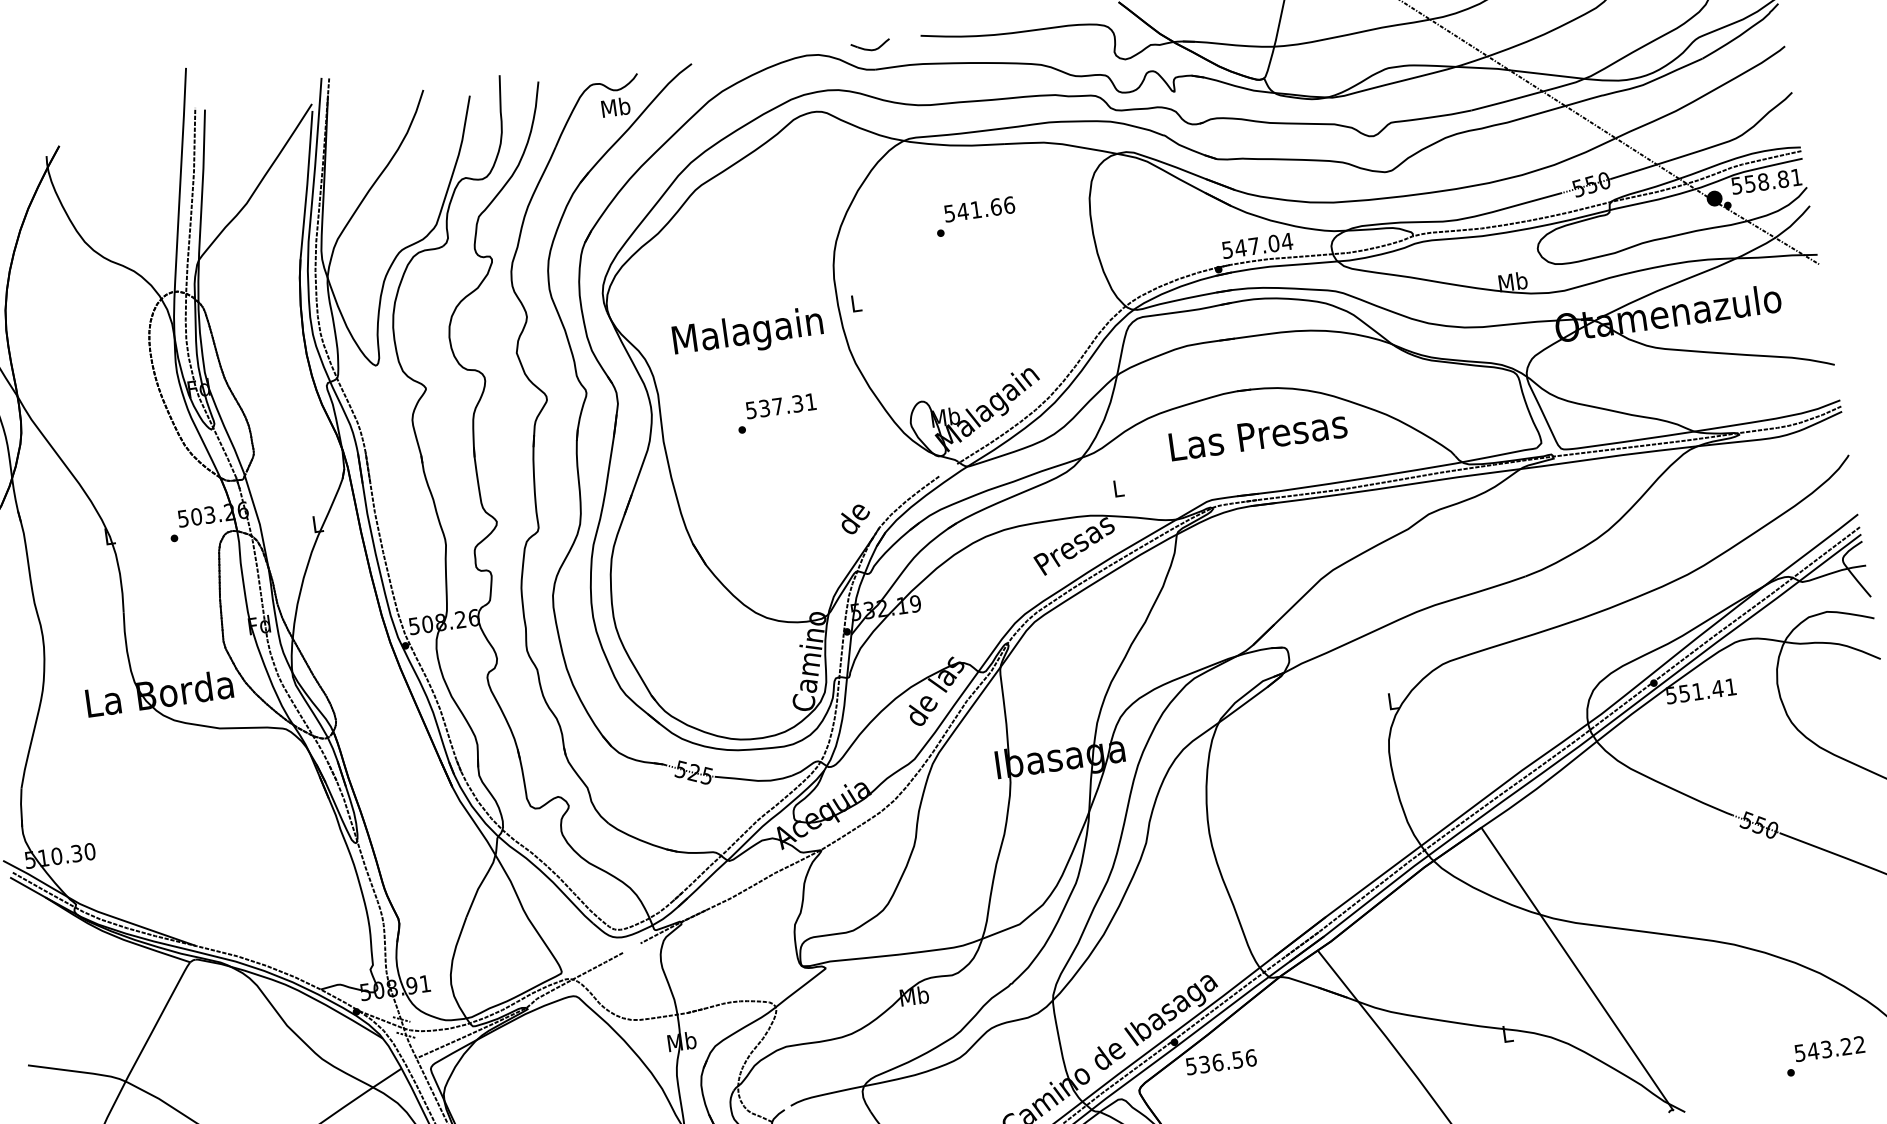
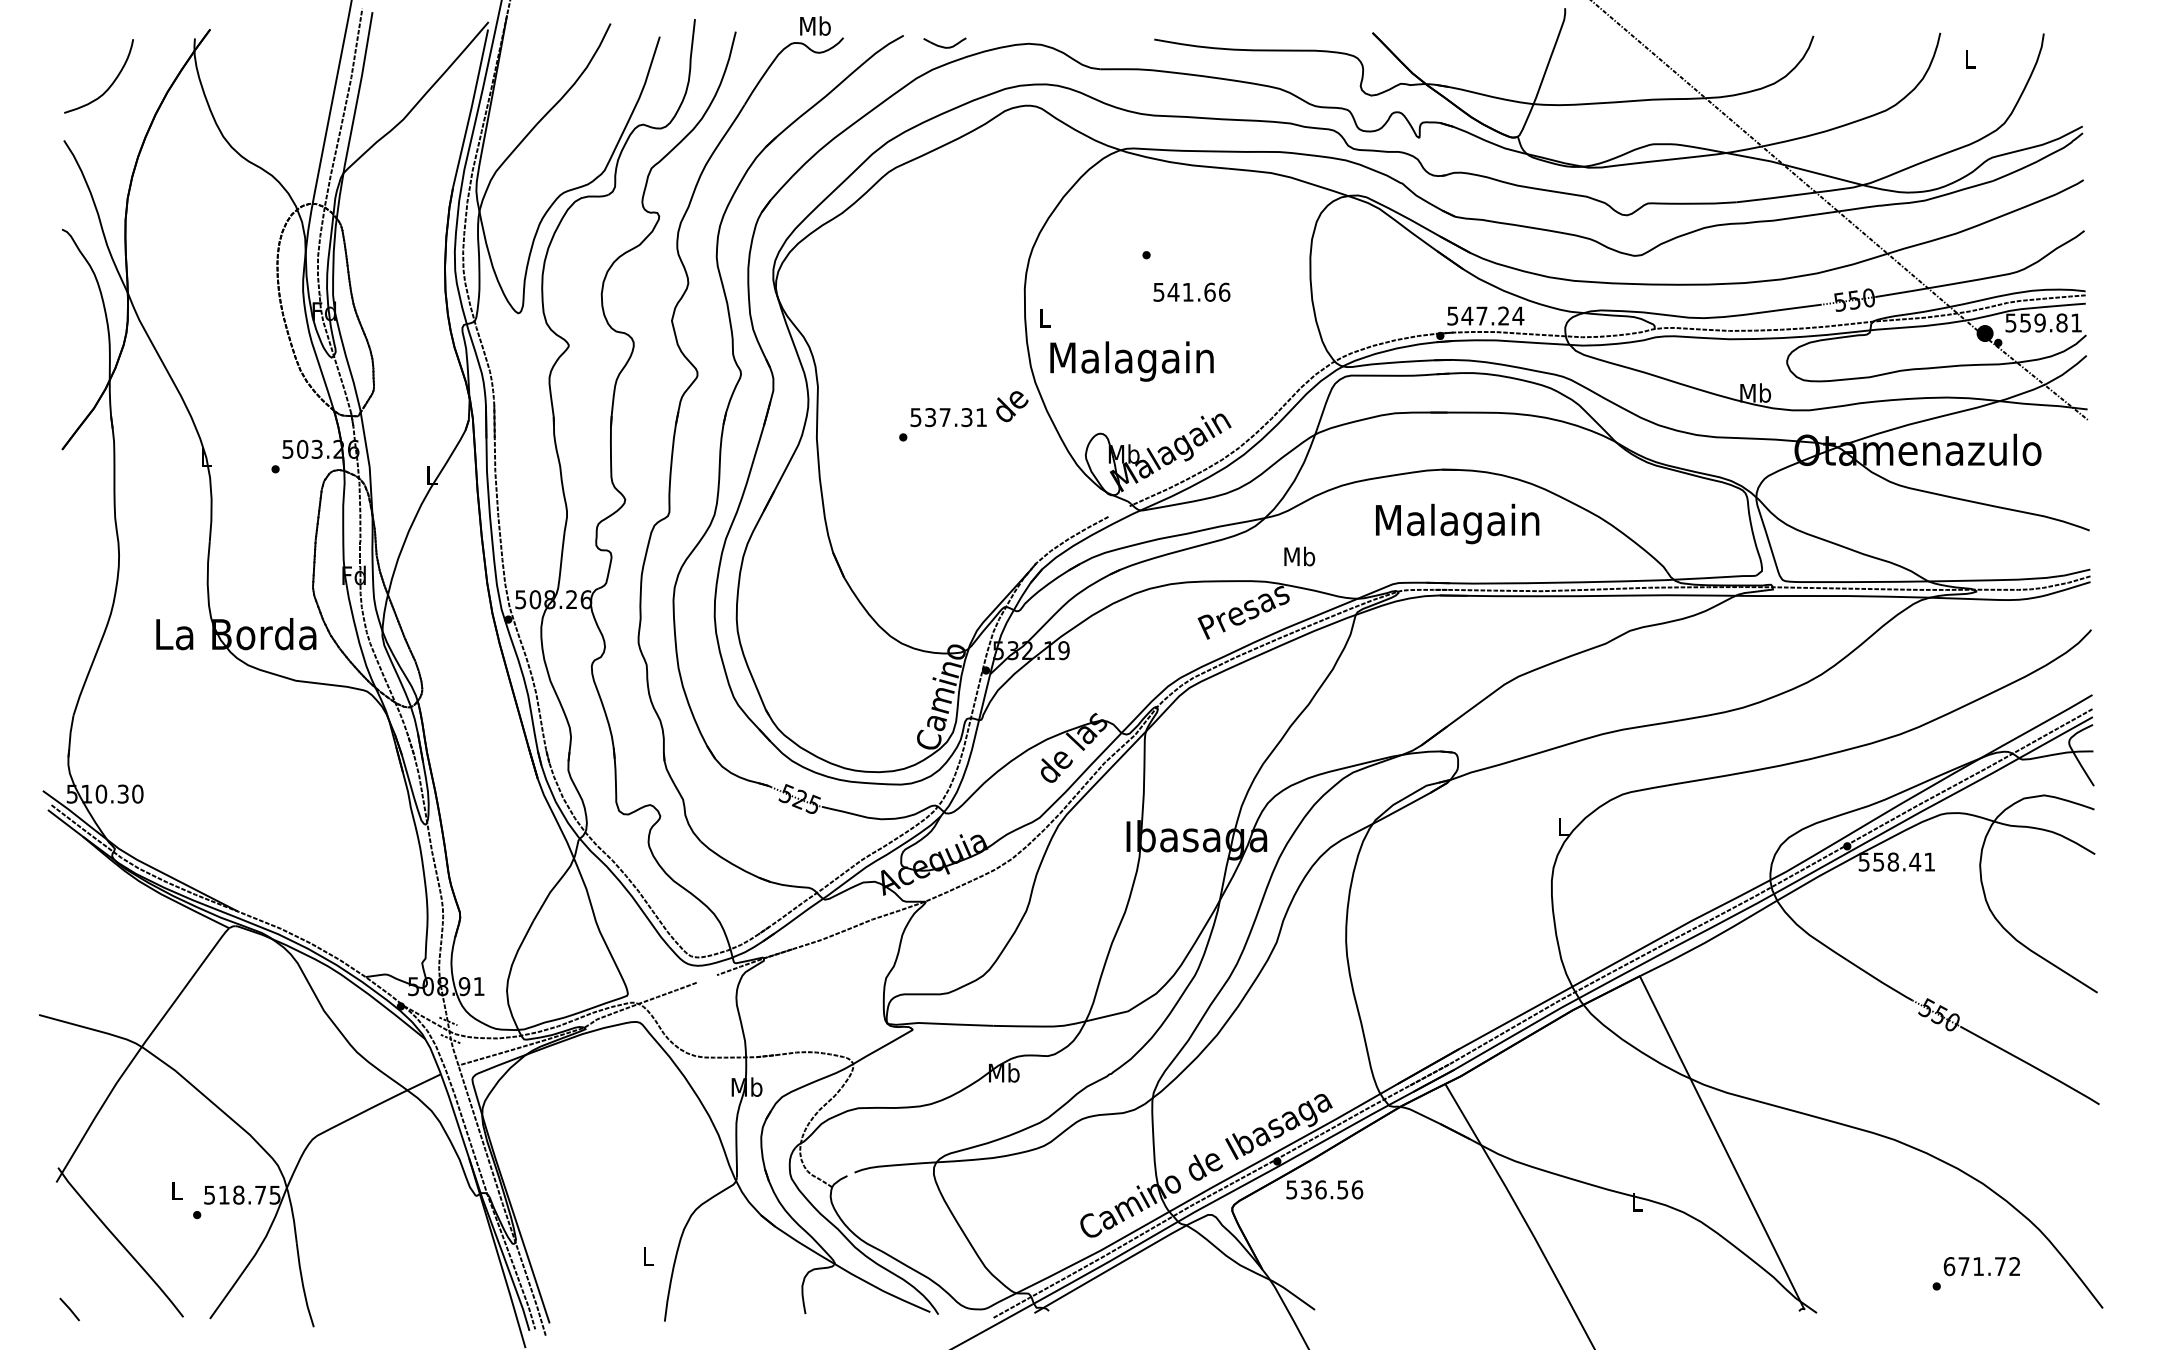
part: (870, 45) -> (944, 42), moved
text: (615, 106) -> (815, 25), moved
text: (1762, 181) -> (2039, 322), 558.81 -> 559.81
text: (979, 208) -> (1191, 291), moved
text: (1273, 243) -> (1503, 315), 547.04 -> 547.24
text: (747, 333) -> (1131, 361), moved
text: (1258, 438) -> (1457, 523), Las Presas -> Malagain
text: (1118, 488) -> (1299, 556), L -> Mb
text: (856, 519) -> (1012, 406), moved
text: (1697, 691) -> (1893, 861), 551.41 -> 558.41
text: (1822, 1049) -> (1974, 1266), 543.22 -> 671.72

